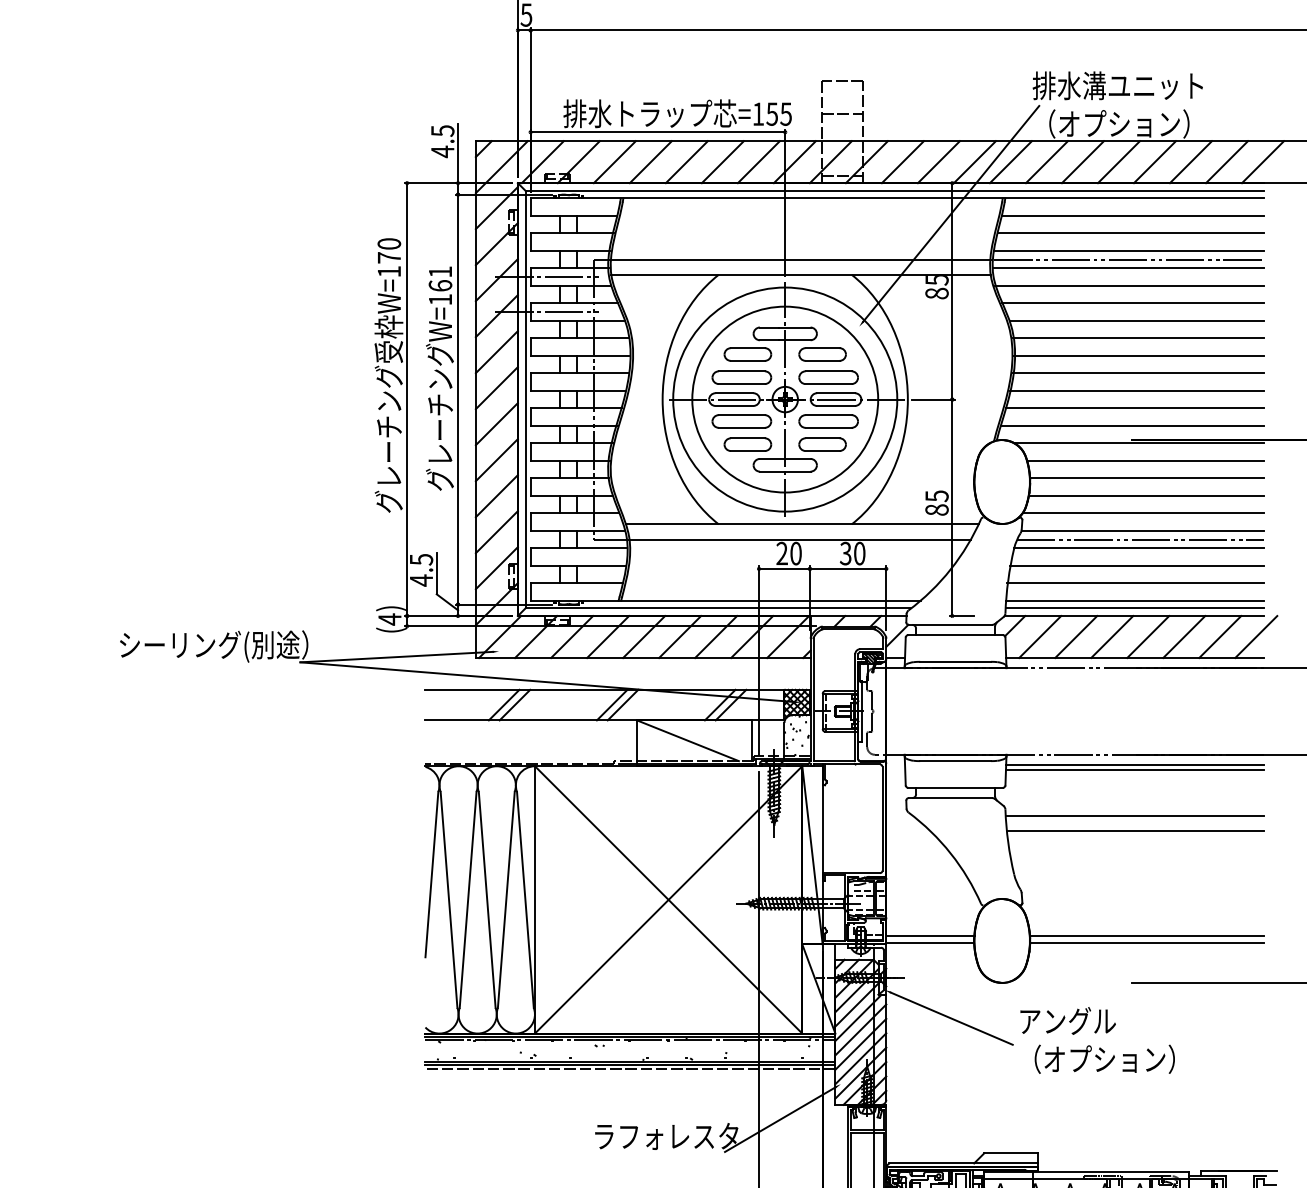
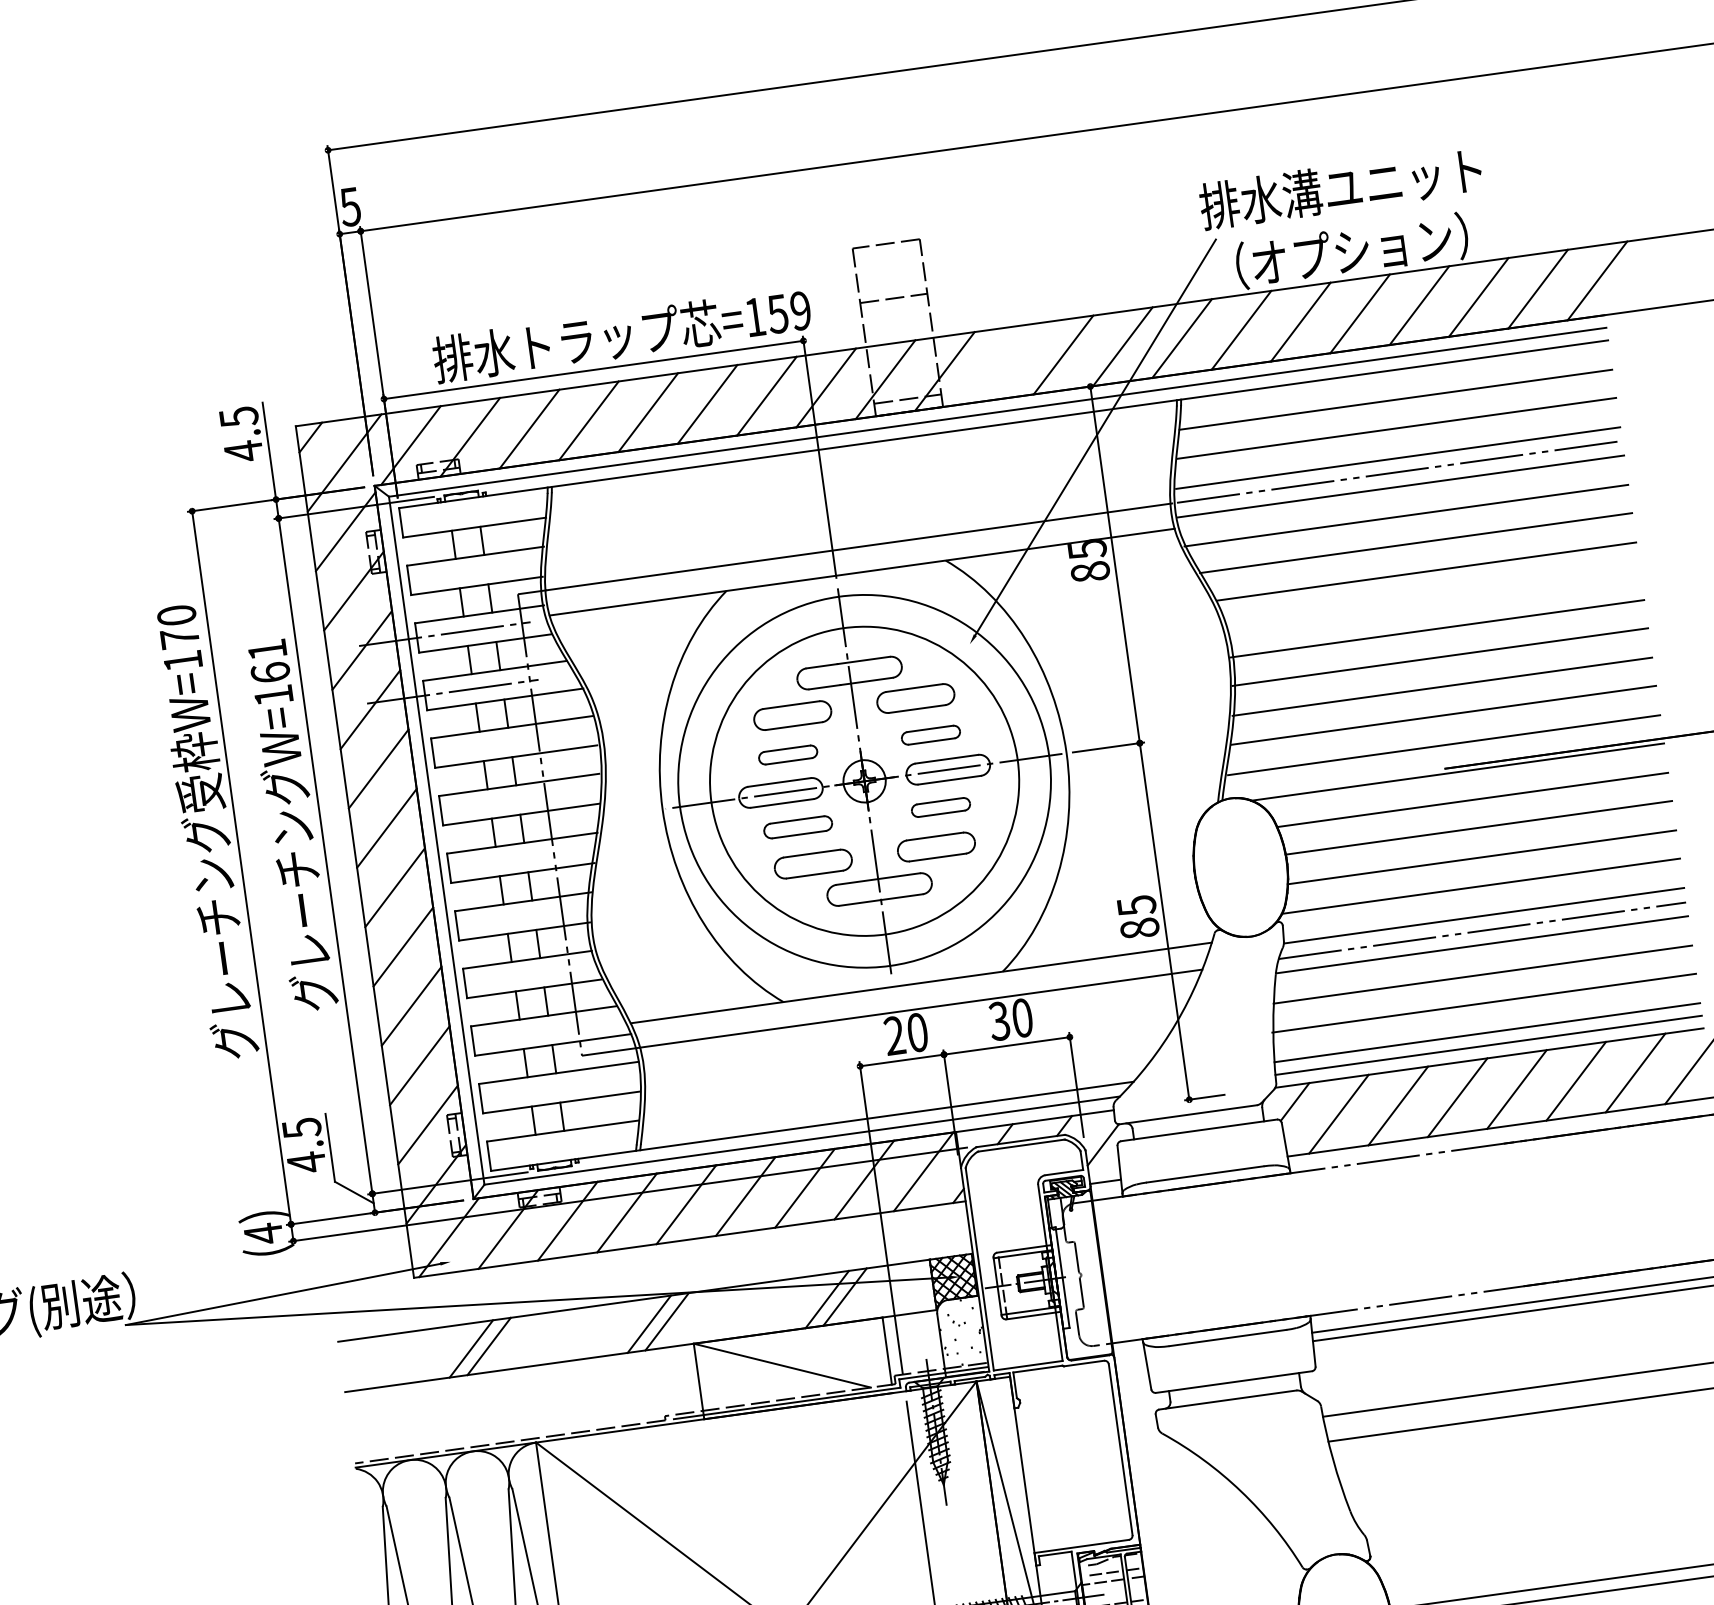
text: (785, 113) -> (799, 309), =155 -> =159
line: (902, 162) -> (1003, 363), removed
line: (1138, 338) -> (1432, 599), removed
part: (741, 377) -> (787, 754), size x0.6
part: (828, 377) -> (930, 735), size x0.6
part: (741, 421) -> (797, 827), size x0.7
part: (828, 421) -> (940, 807), size x0.6

